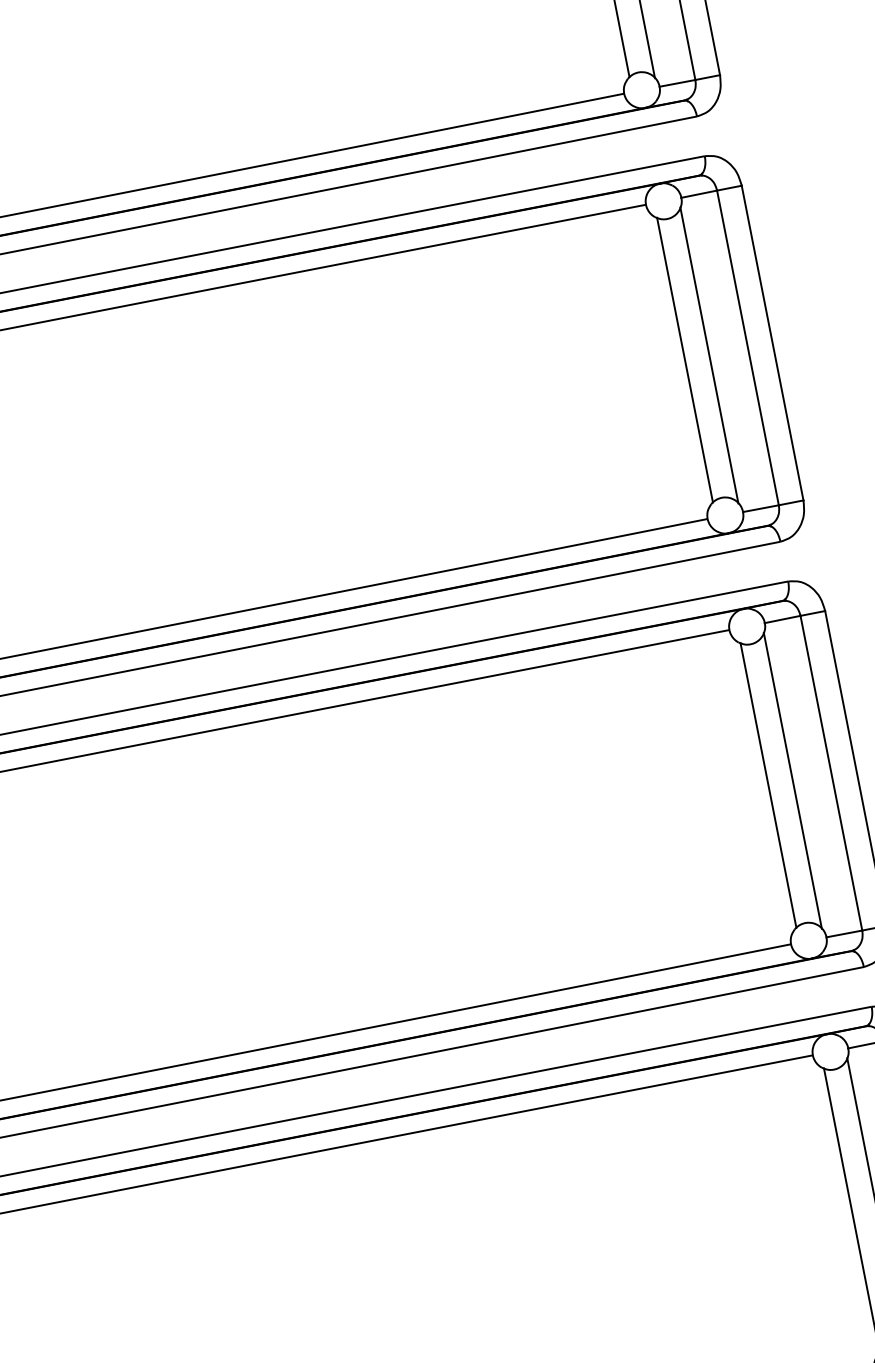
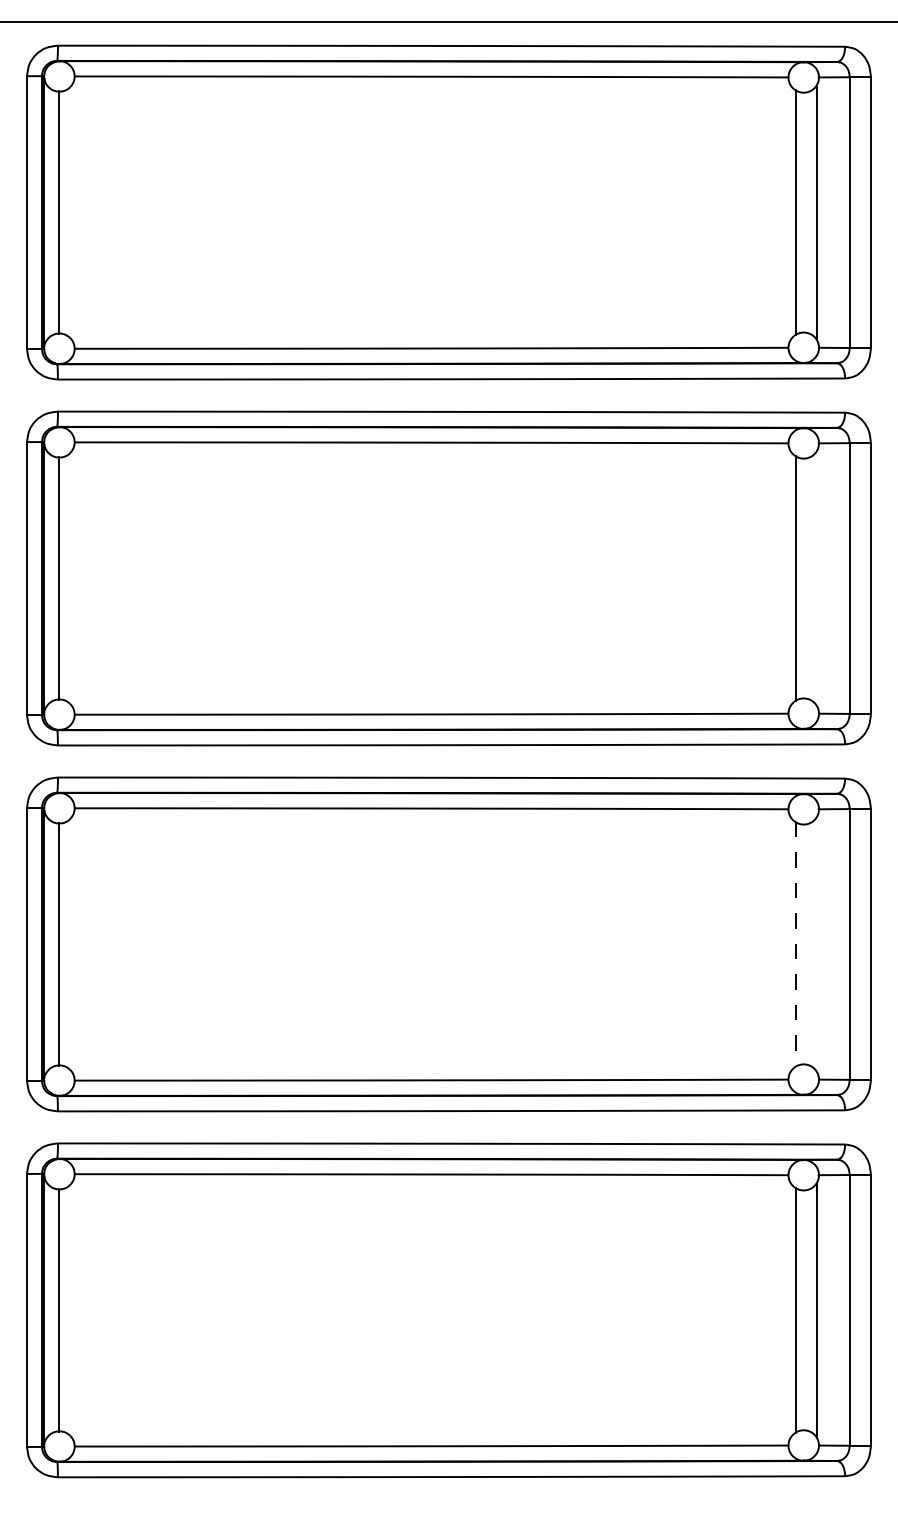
line: (709, 355) -> (816, 578), removed
line: (792, 780) -> (816, 944), removed
line: (768, 785) -> (795, 944), solid -> dashed

